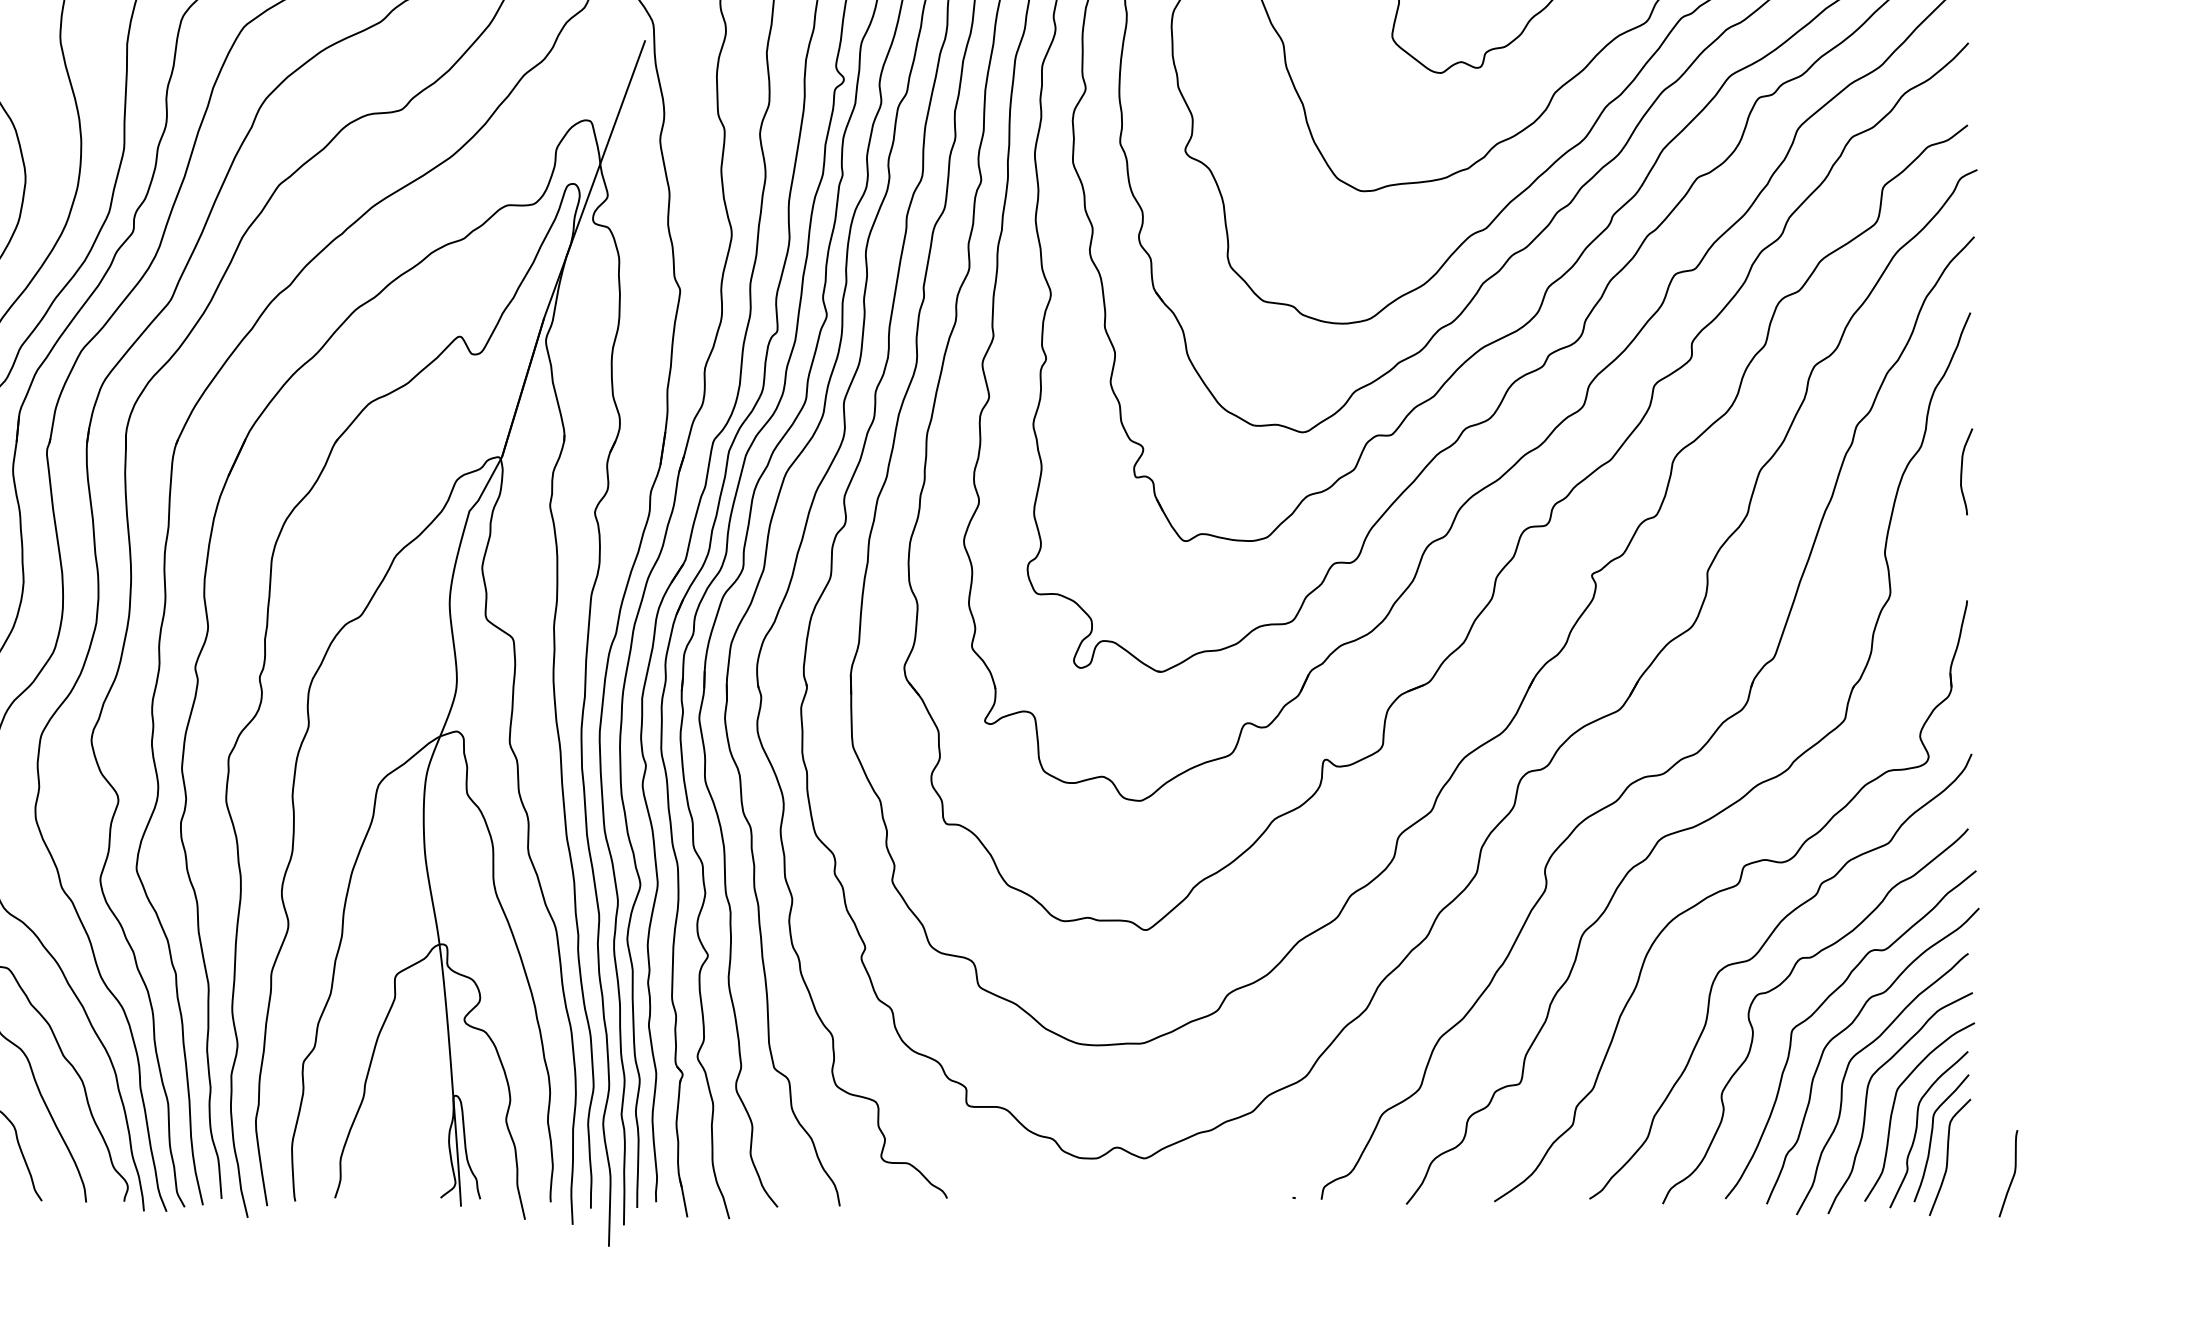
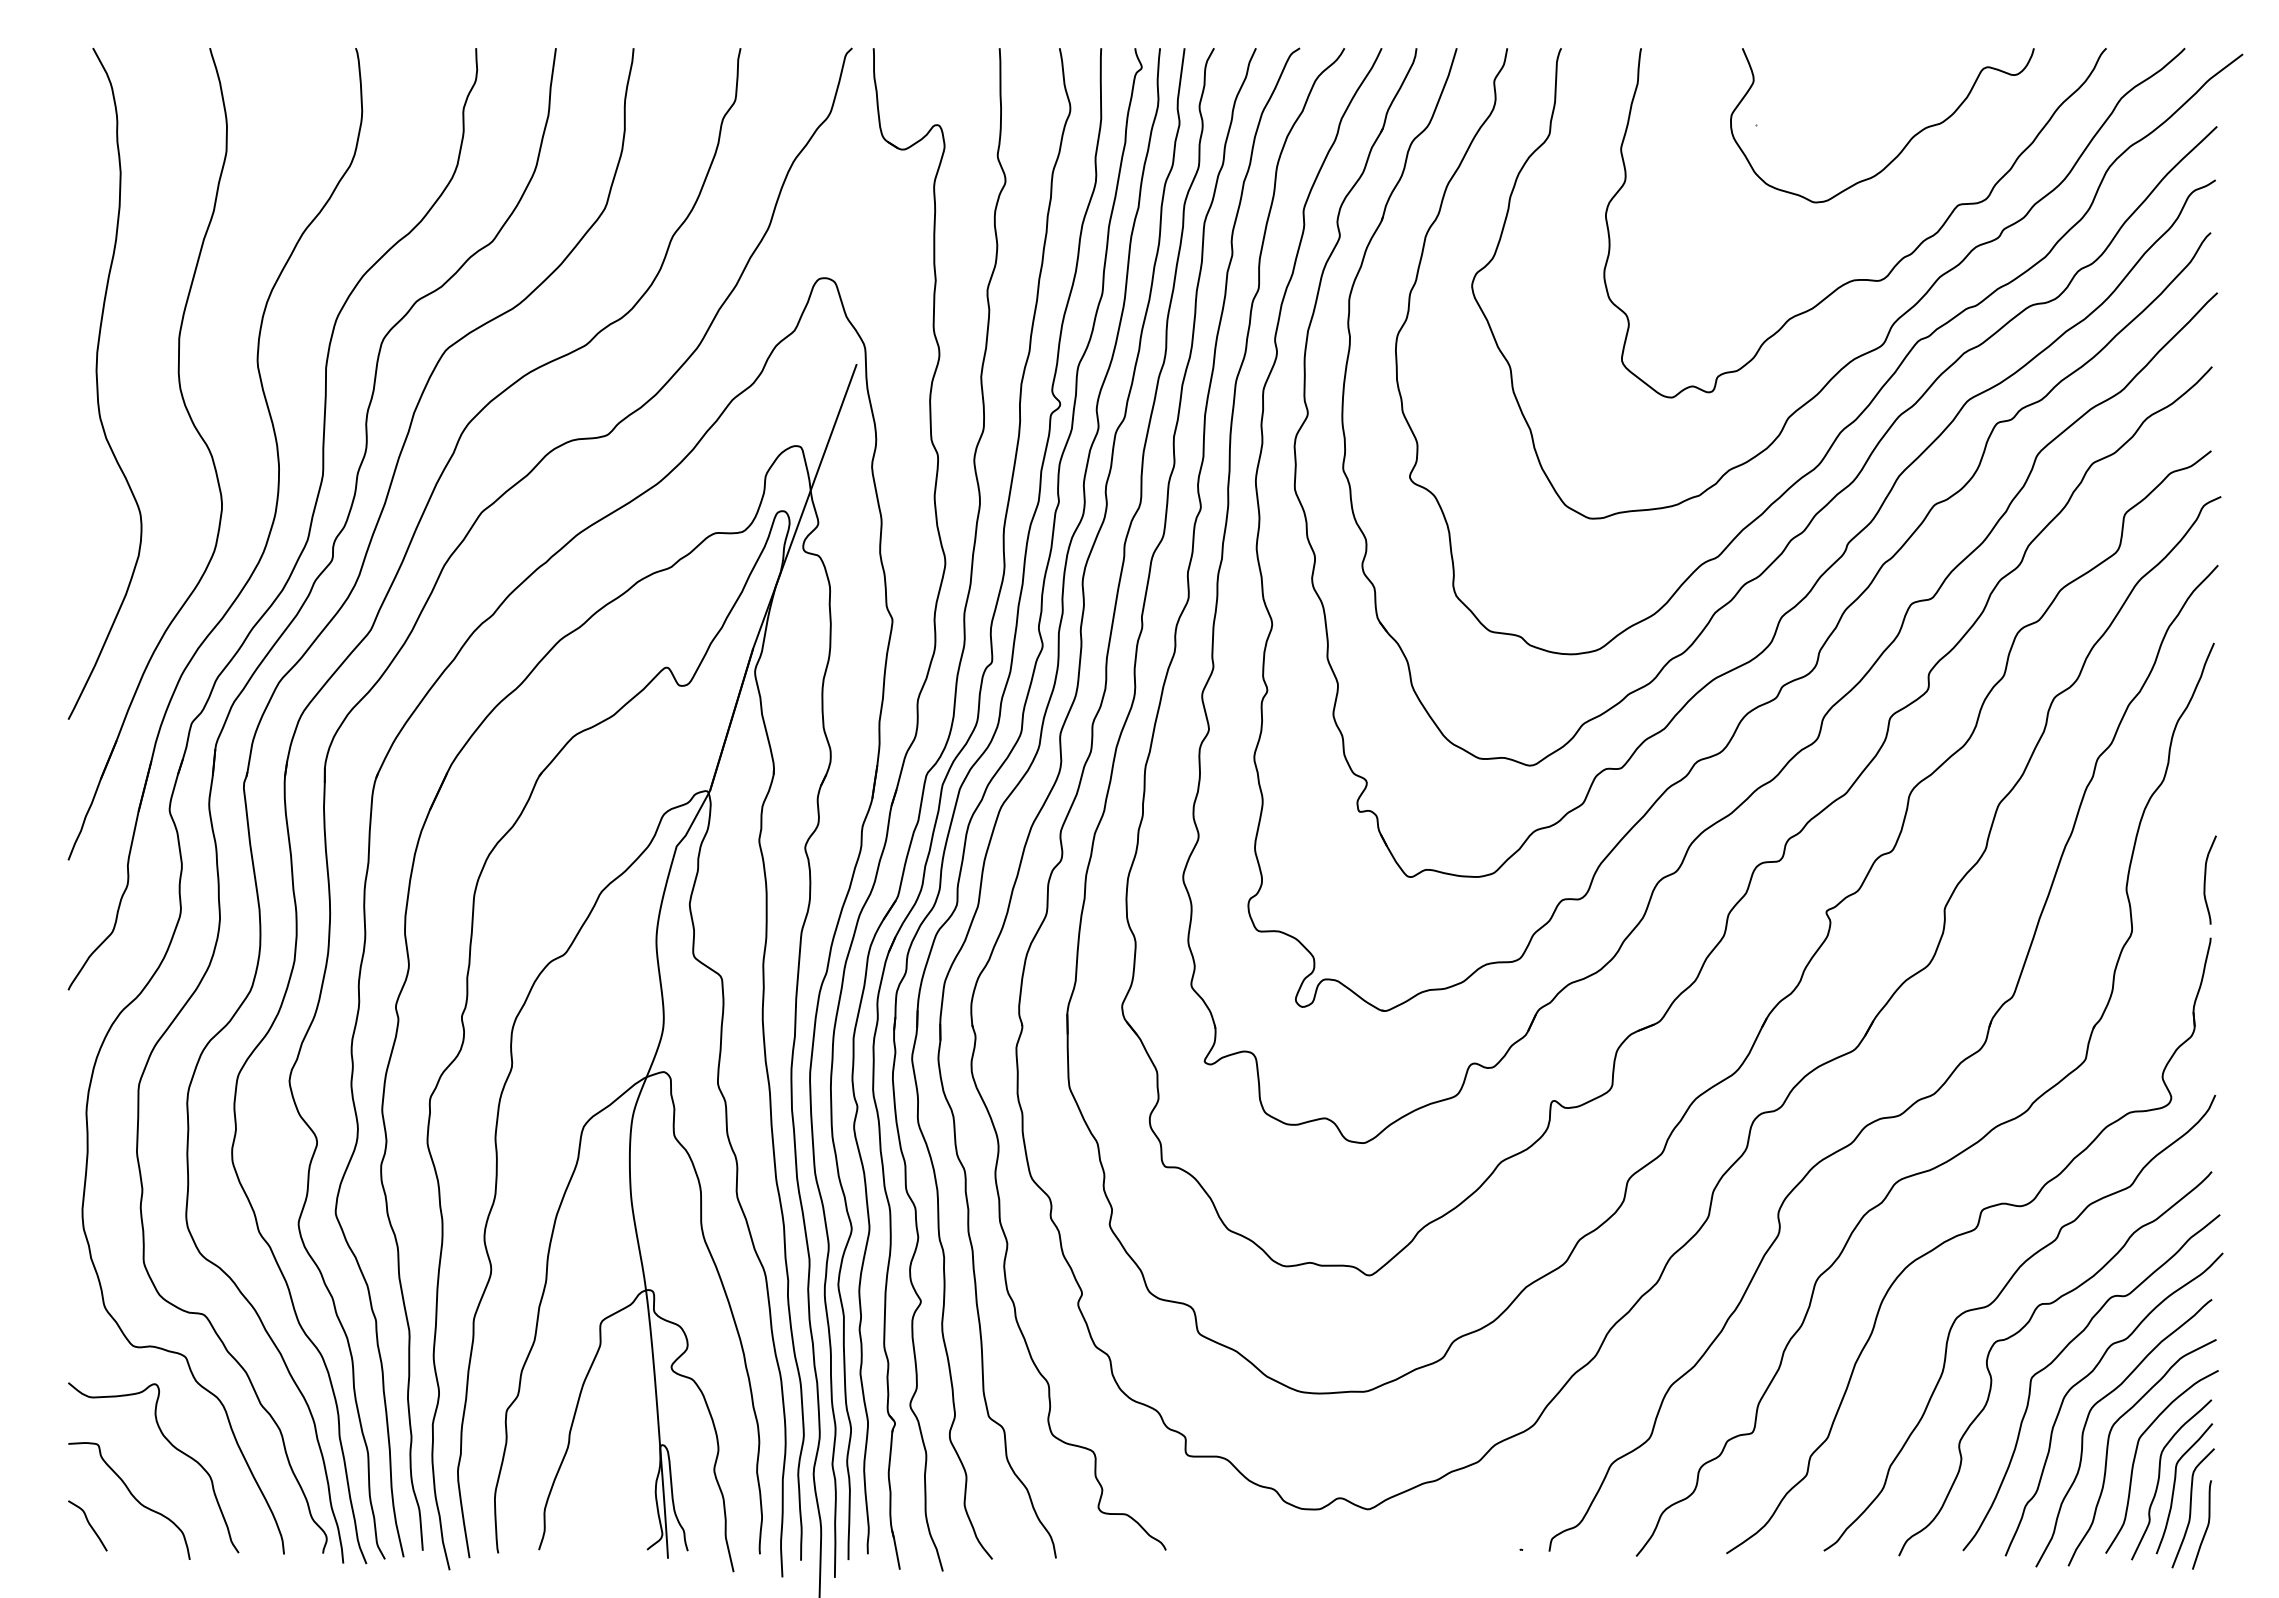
curve: (1962, 471) -> (2205, 879), moved
curve: (2012, 1175) -> (2206, 1526), moved

